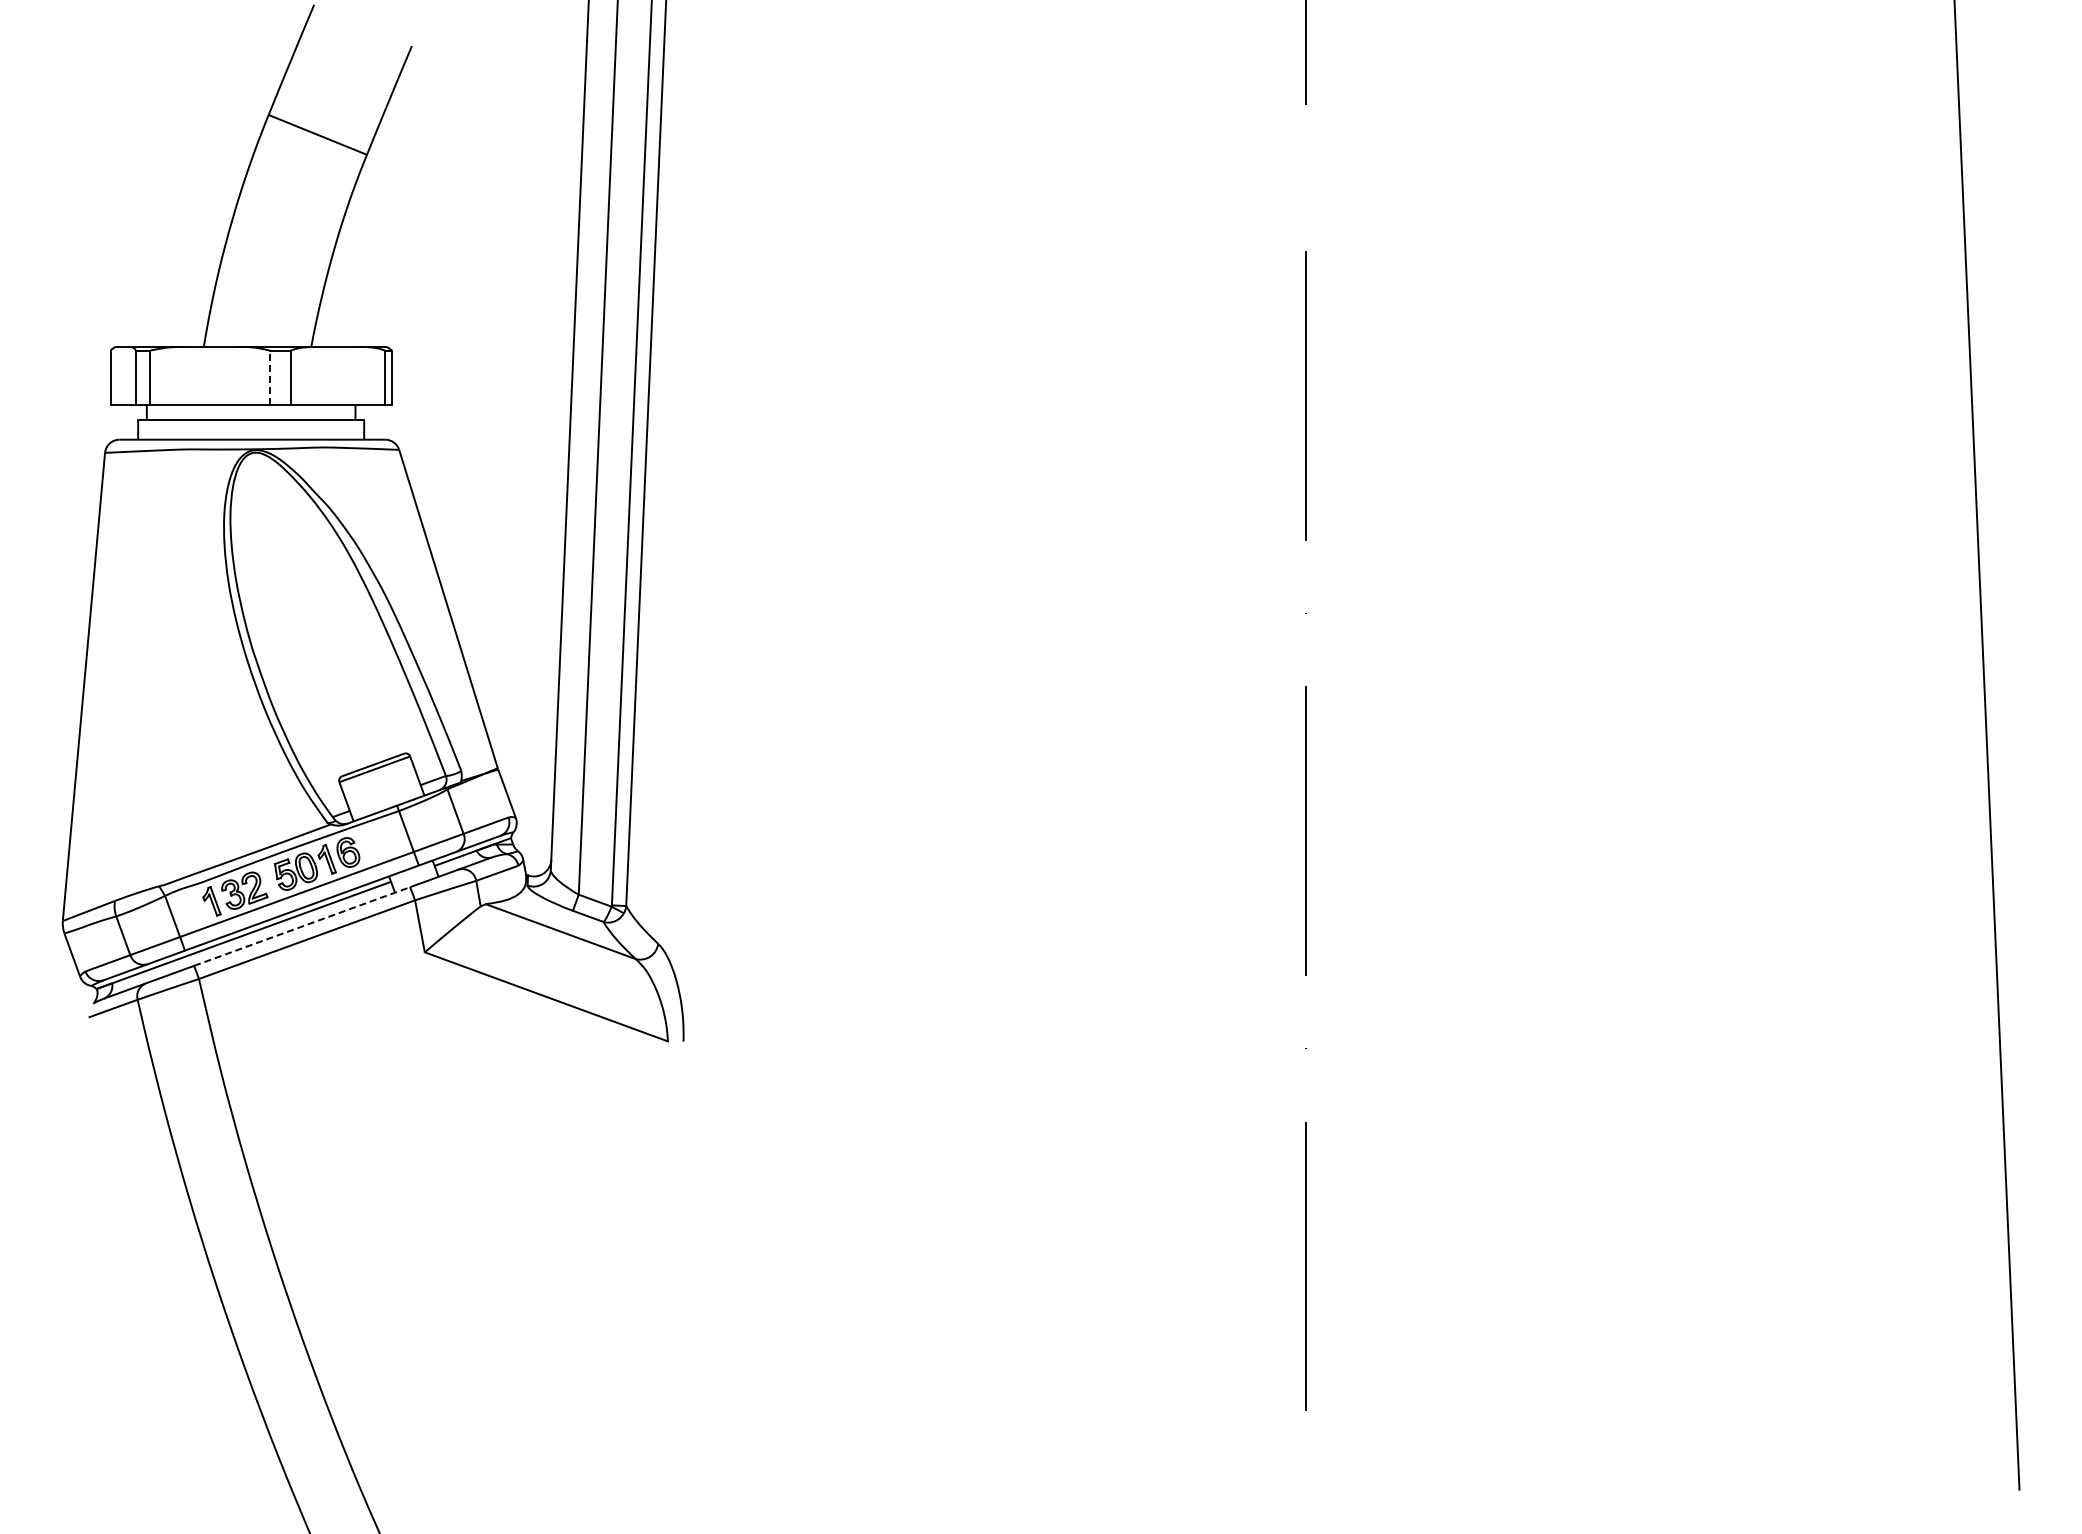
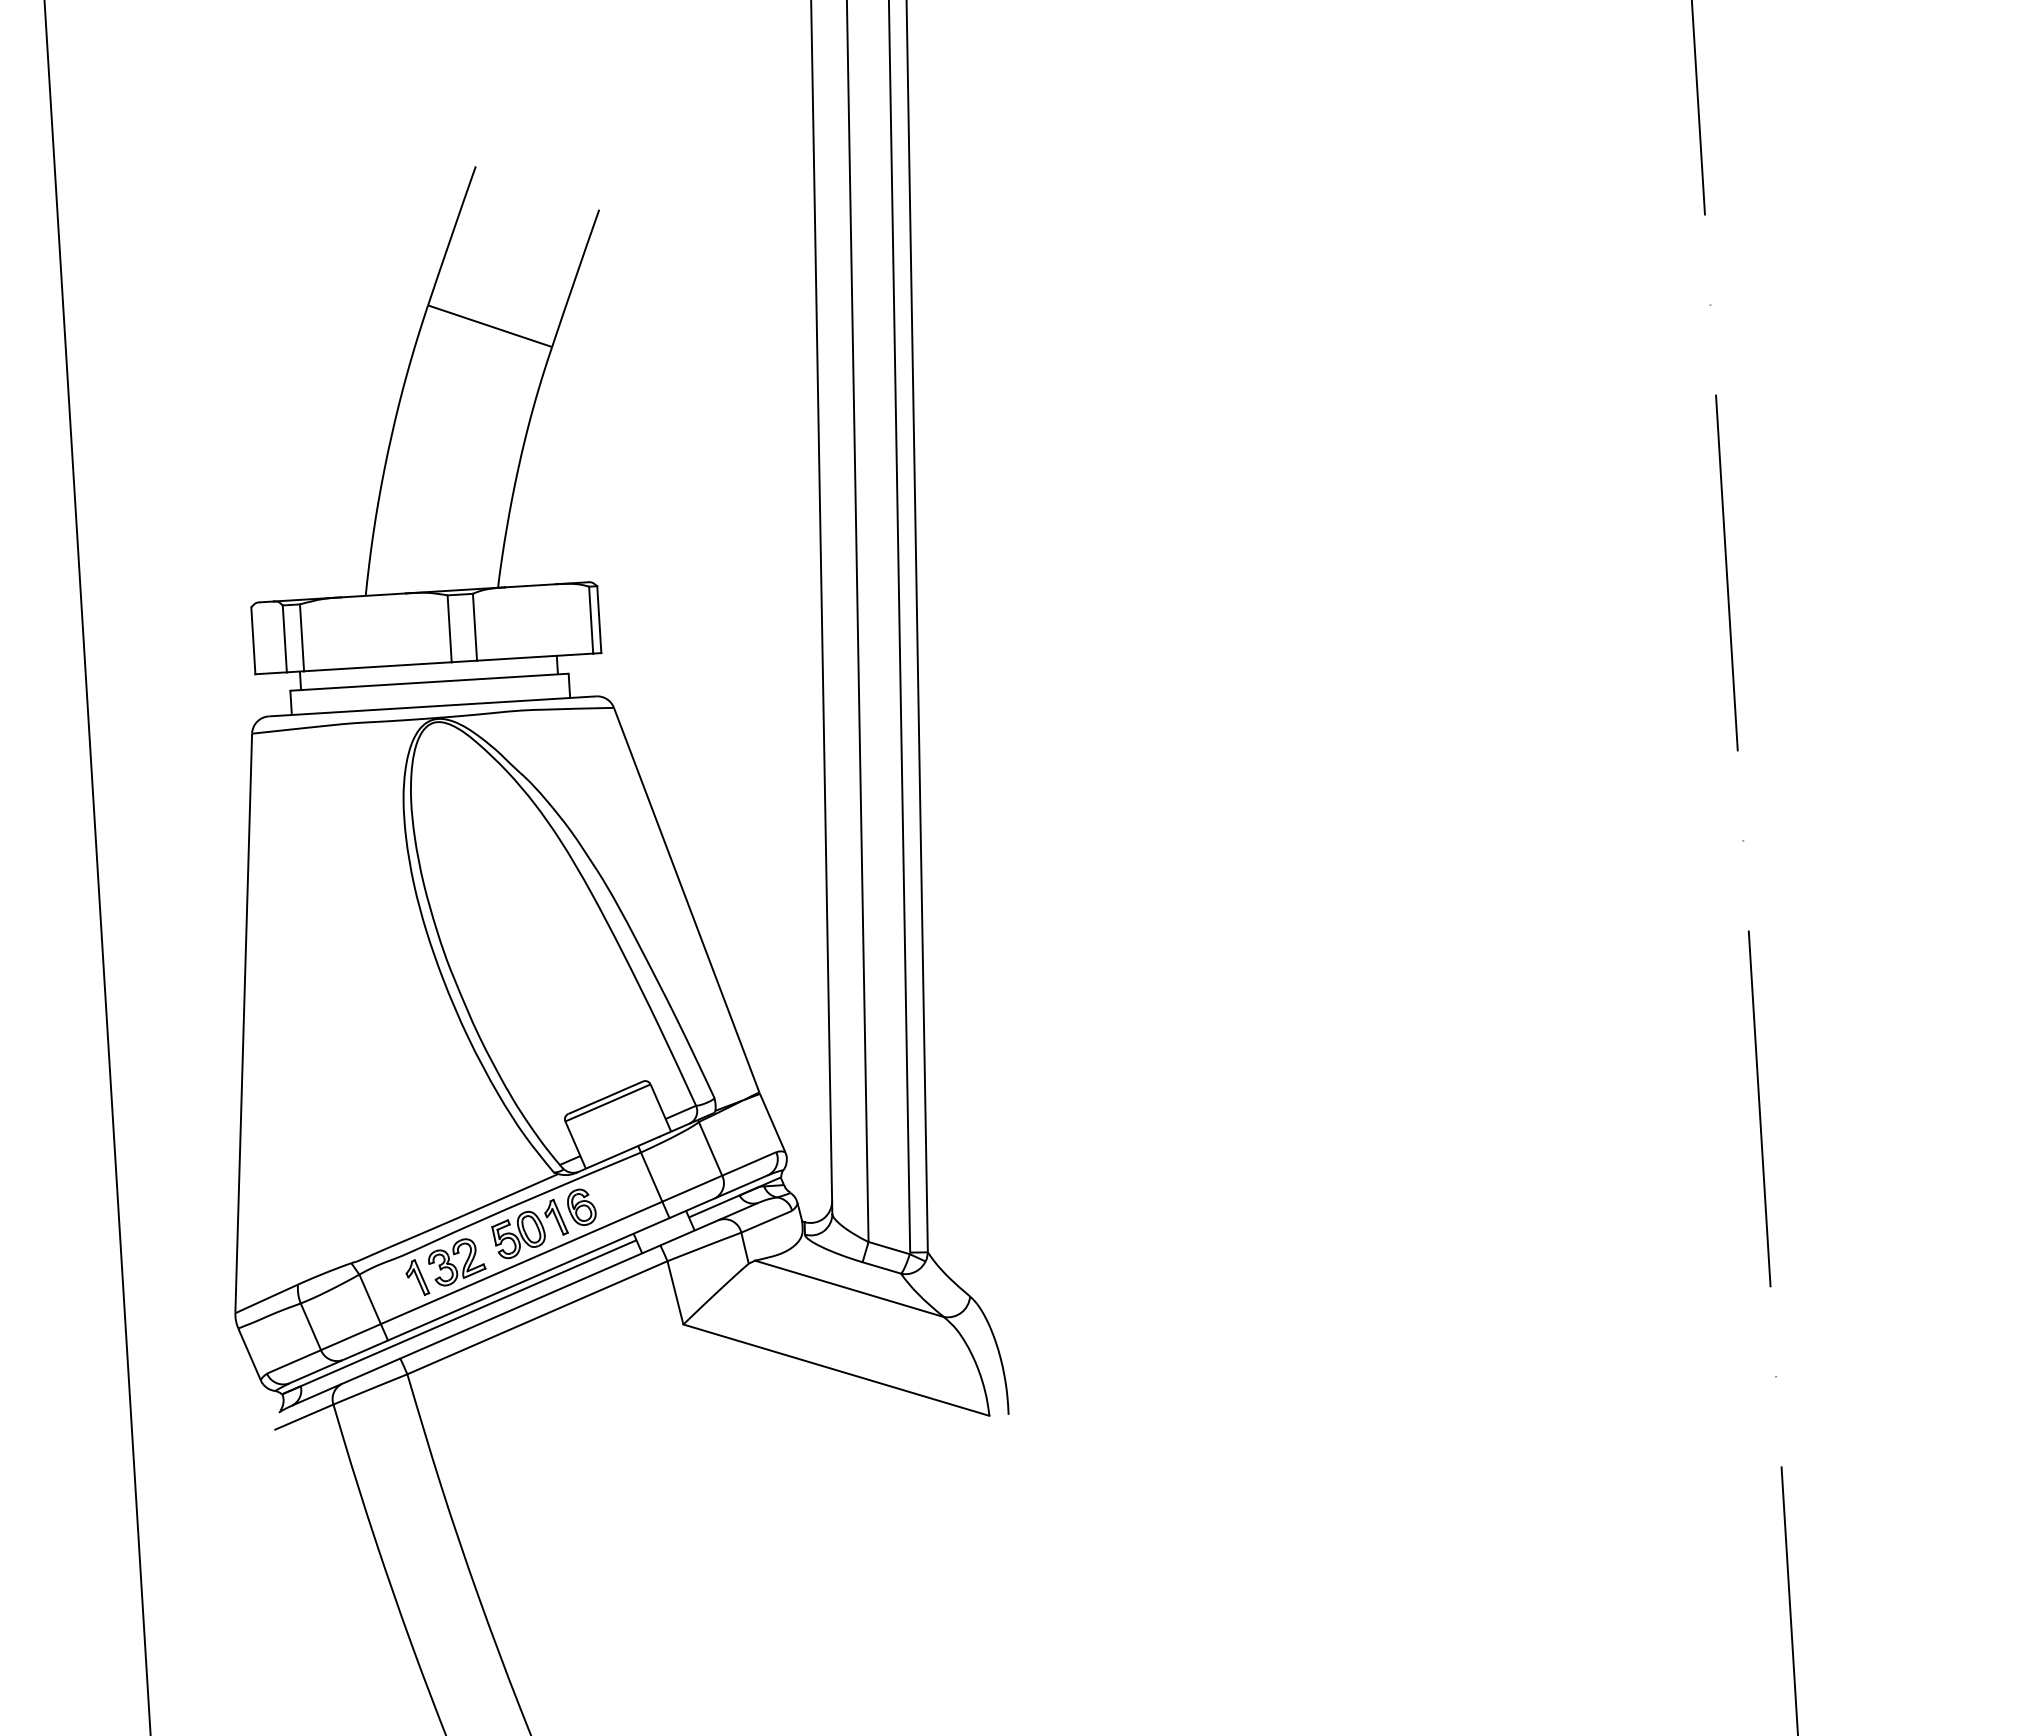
line: (270, 377) -> (450, 628), dashed -> solid
line: (302, 926) -> (530, 1301), dashed -> solid

